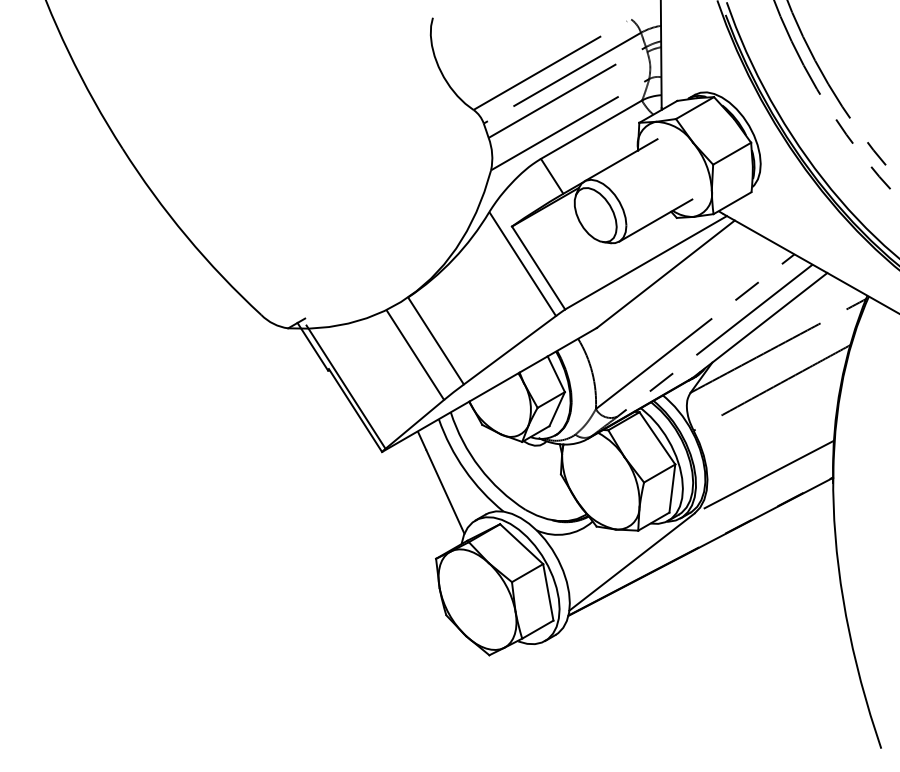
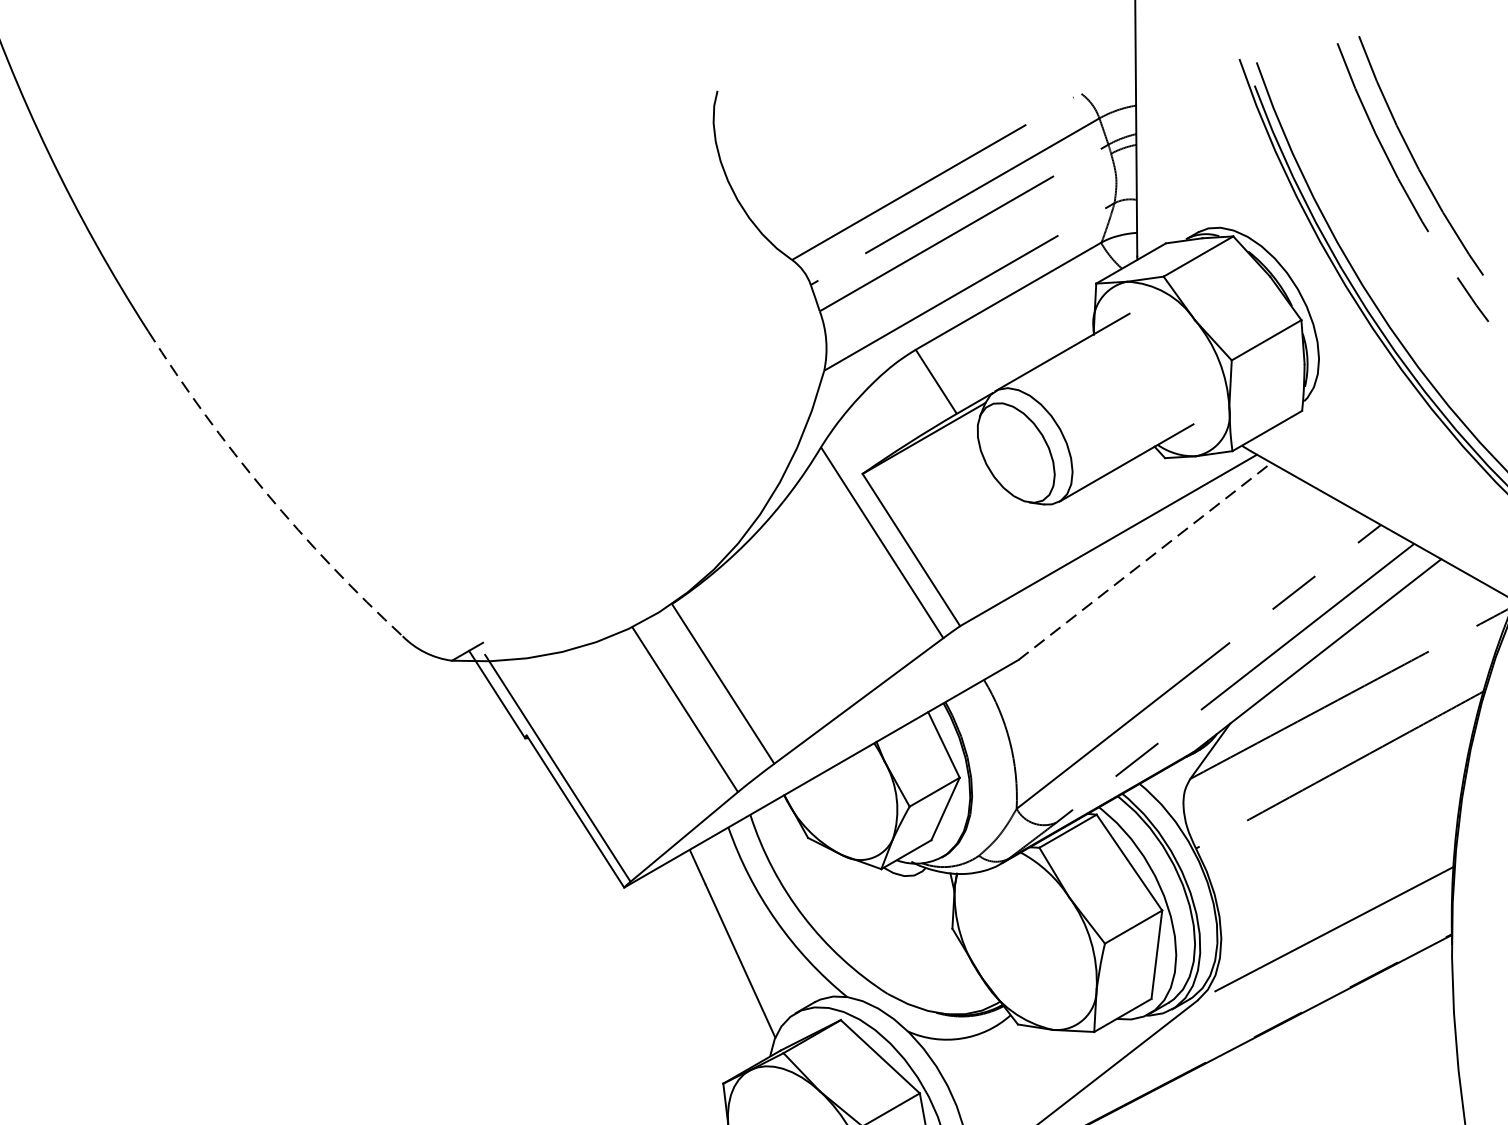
arc: (186, 236) -> (265, 492), solid -> dashed
line: (666, 273) -> (1146, 560), solid -> dashed

